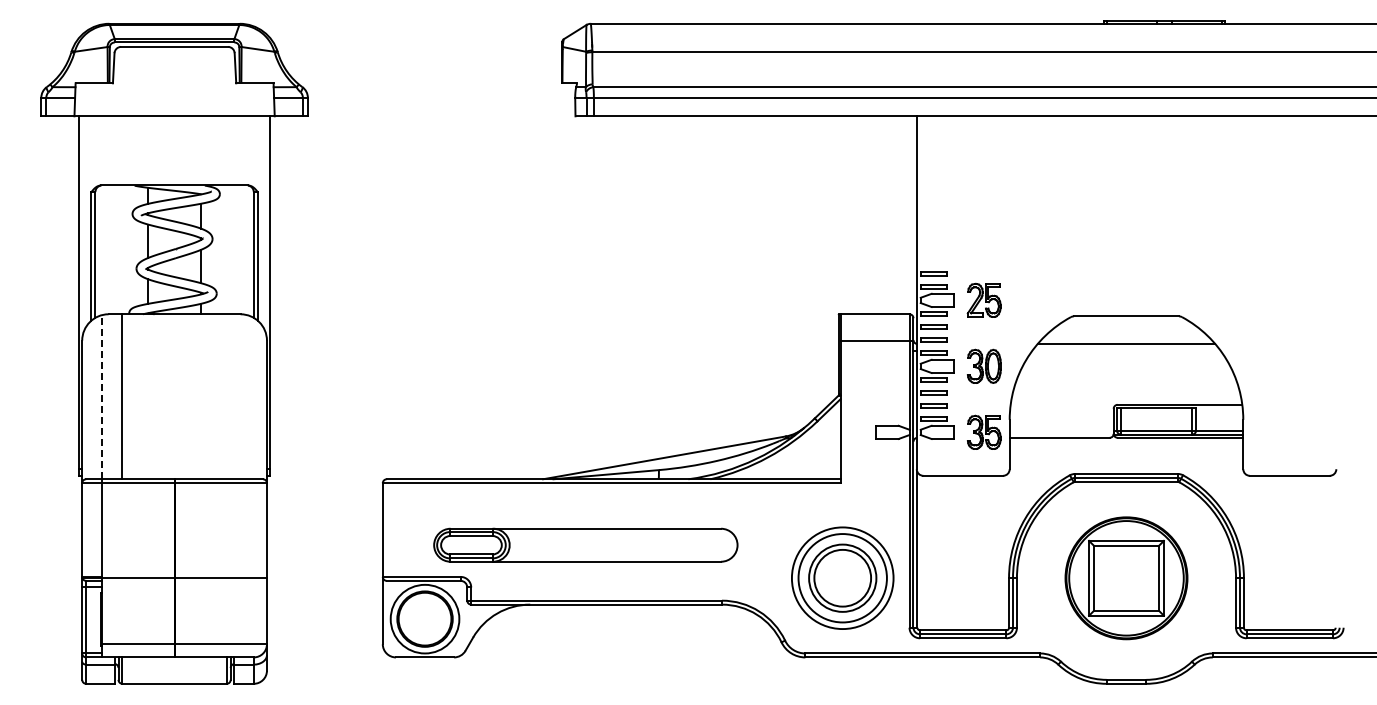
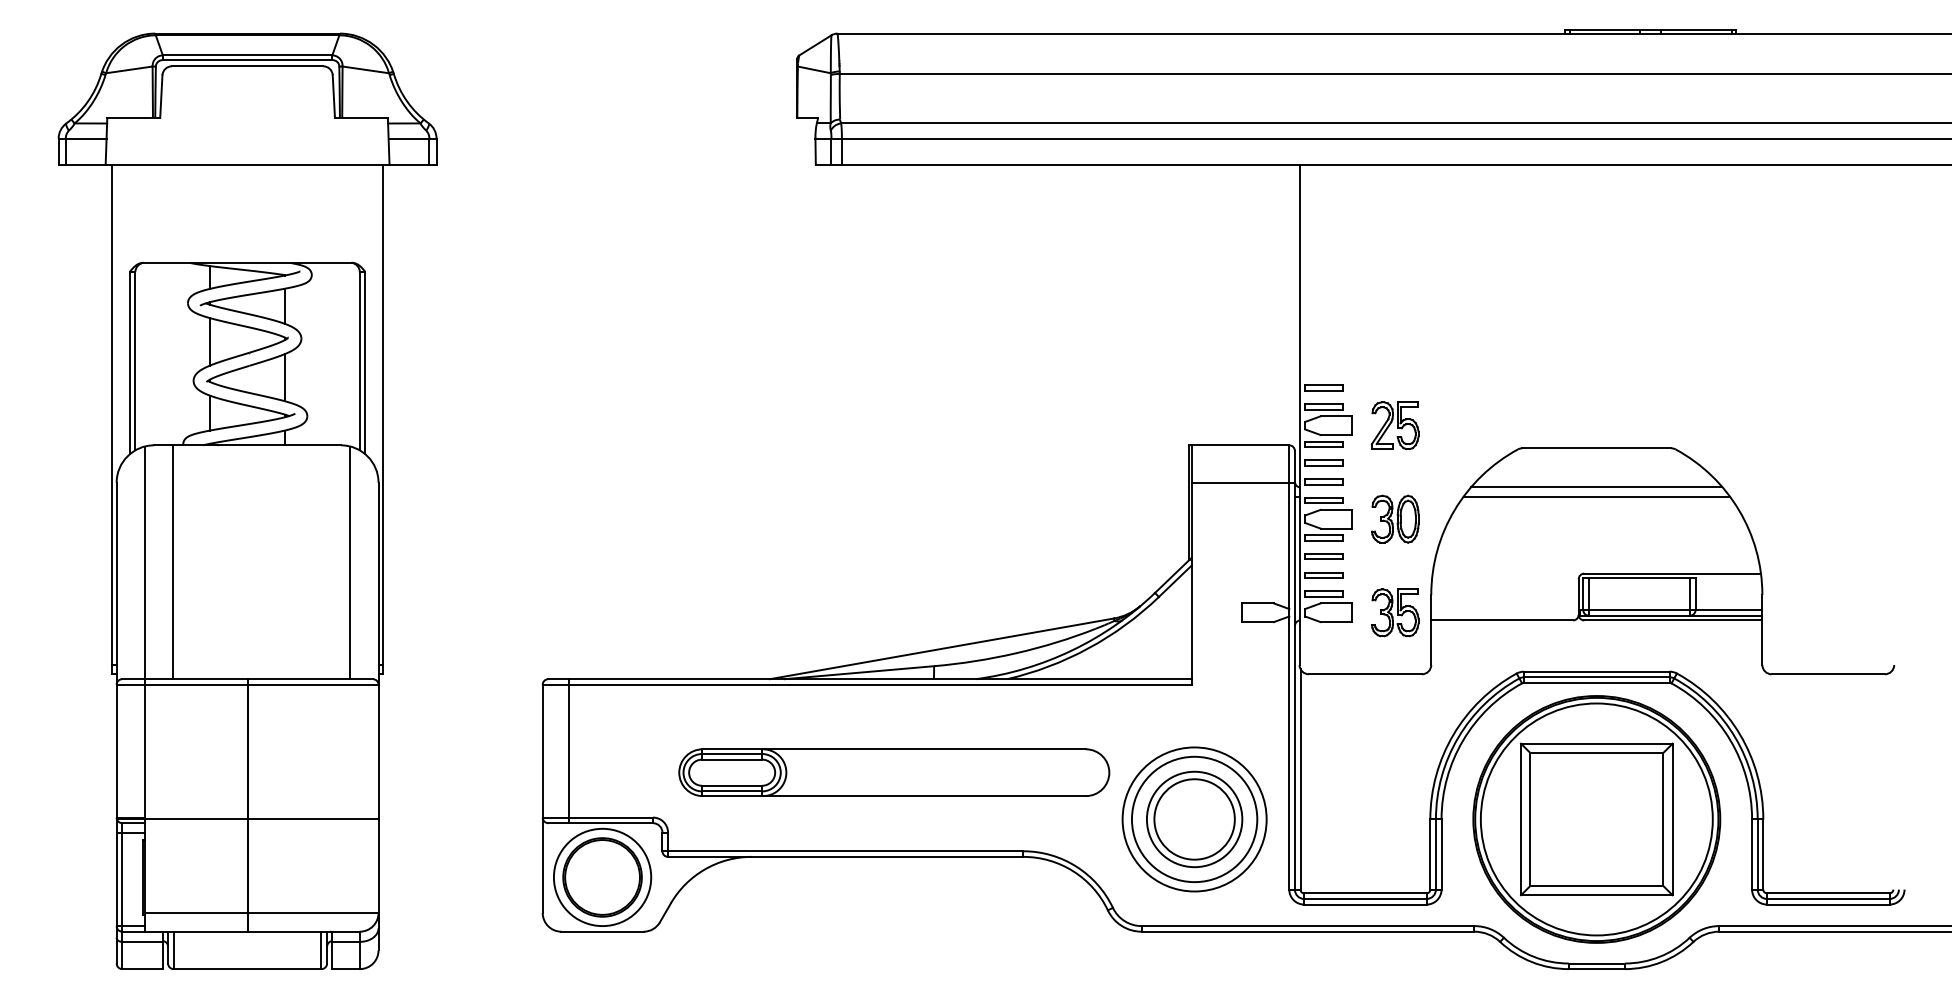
line: (1126, 350) -> (1596, 496), added
line: (102, 396) -> (145, 561), dashed -> solid
line: (247, 397) -> (350, 563), added
line: (401, 529) -> (569, 750), added
part: (585, 544) -> (893, 771), moved
part: (1126, 578) -> (1596, 819), size x1.43

